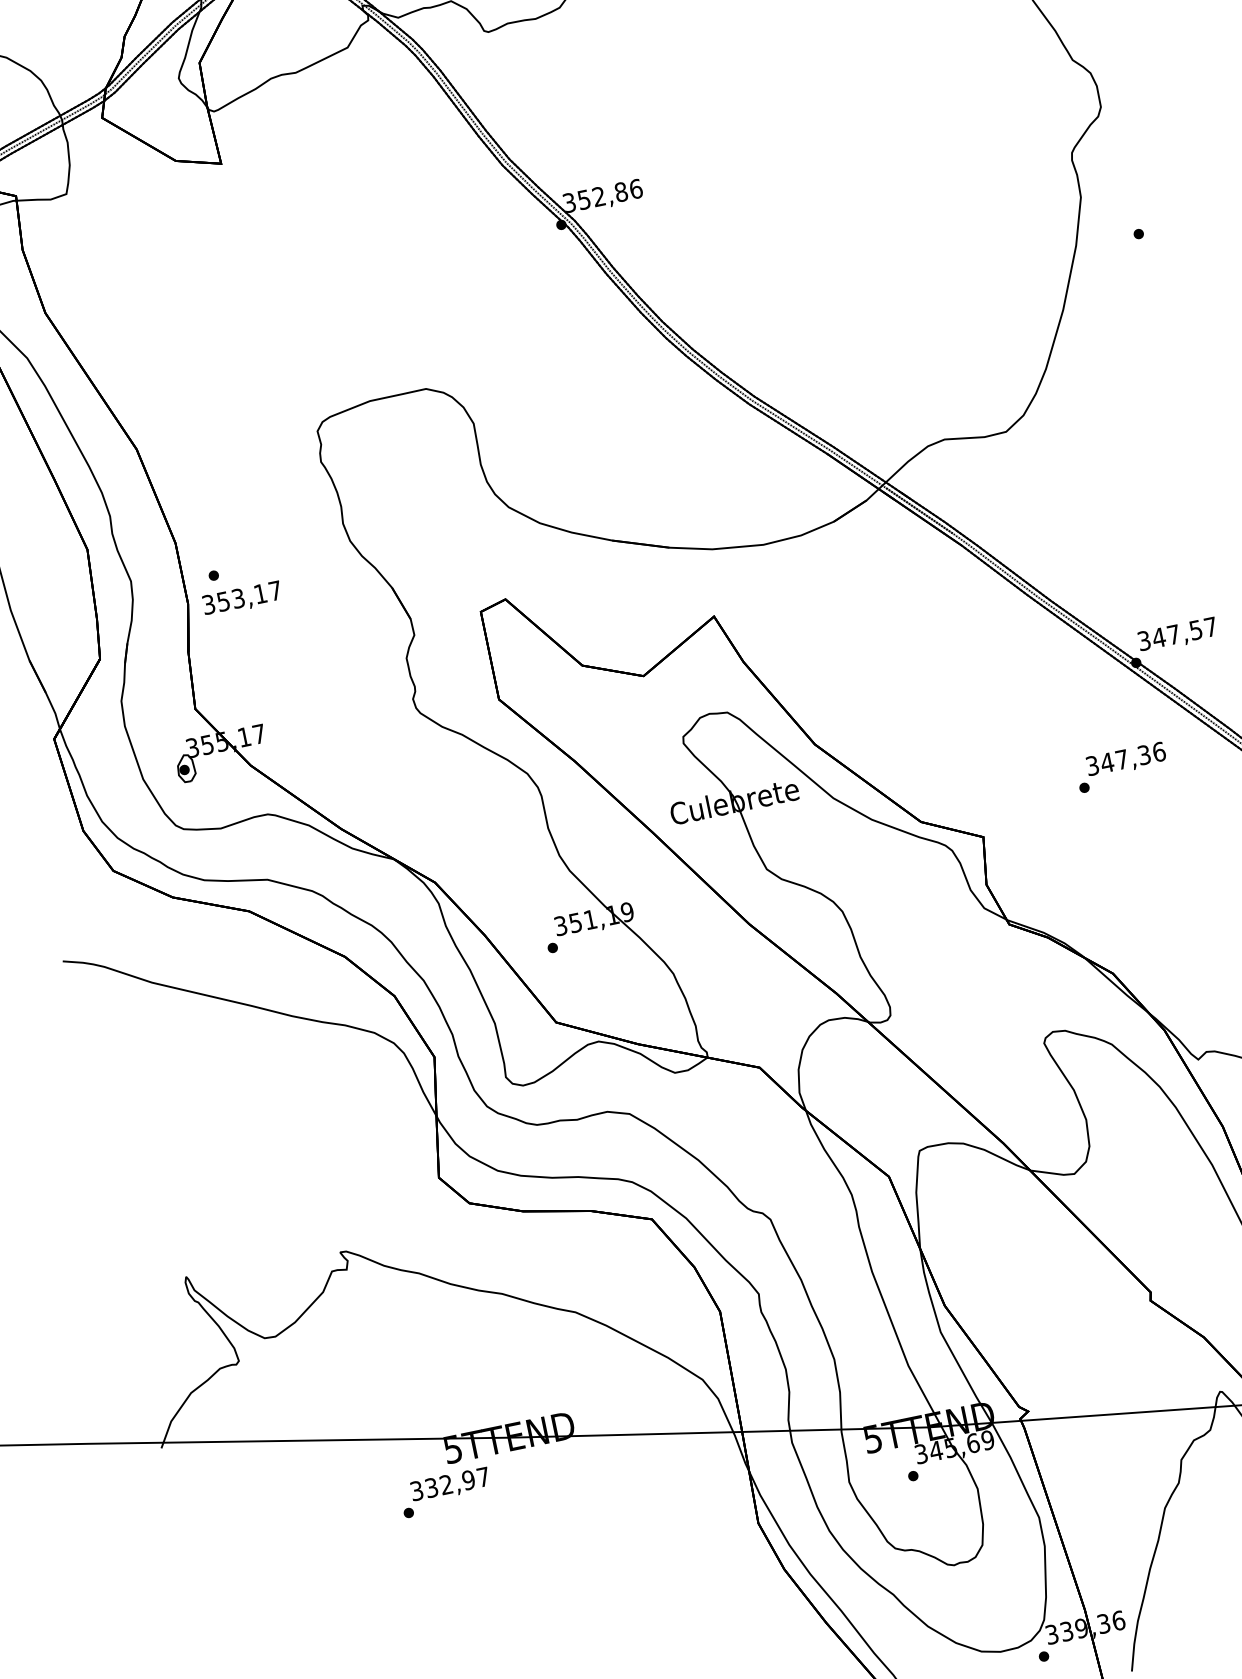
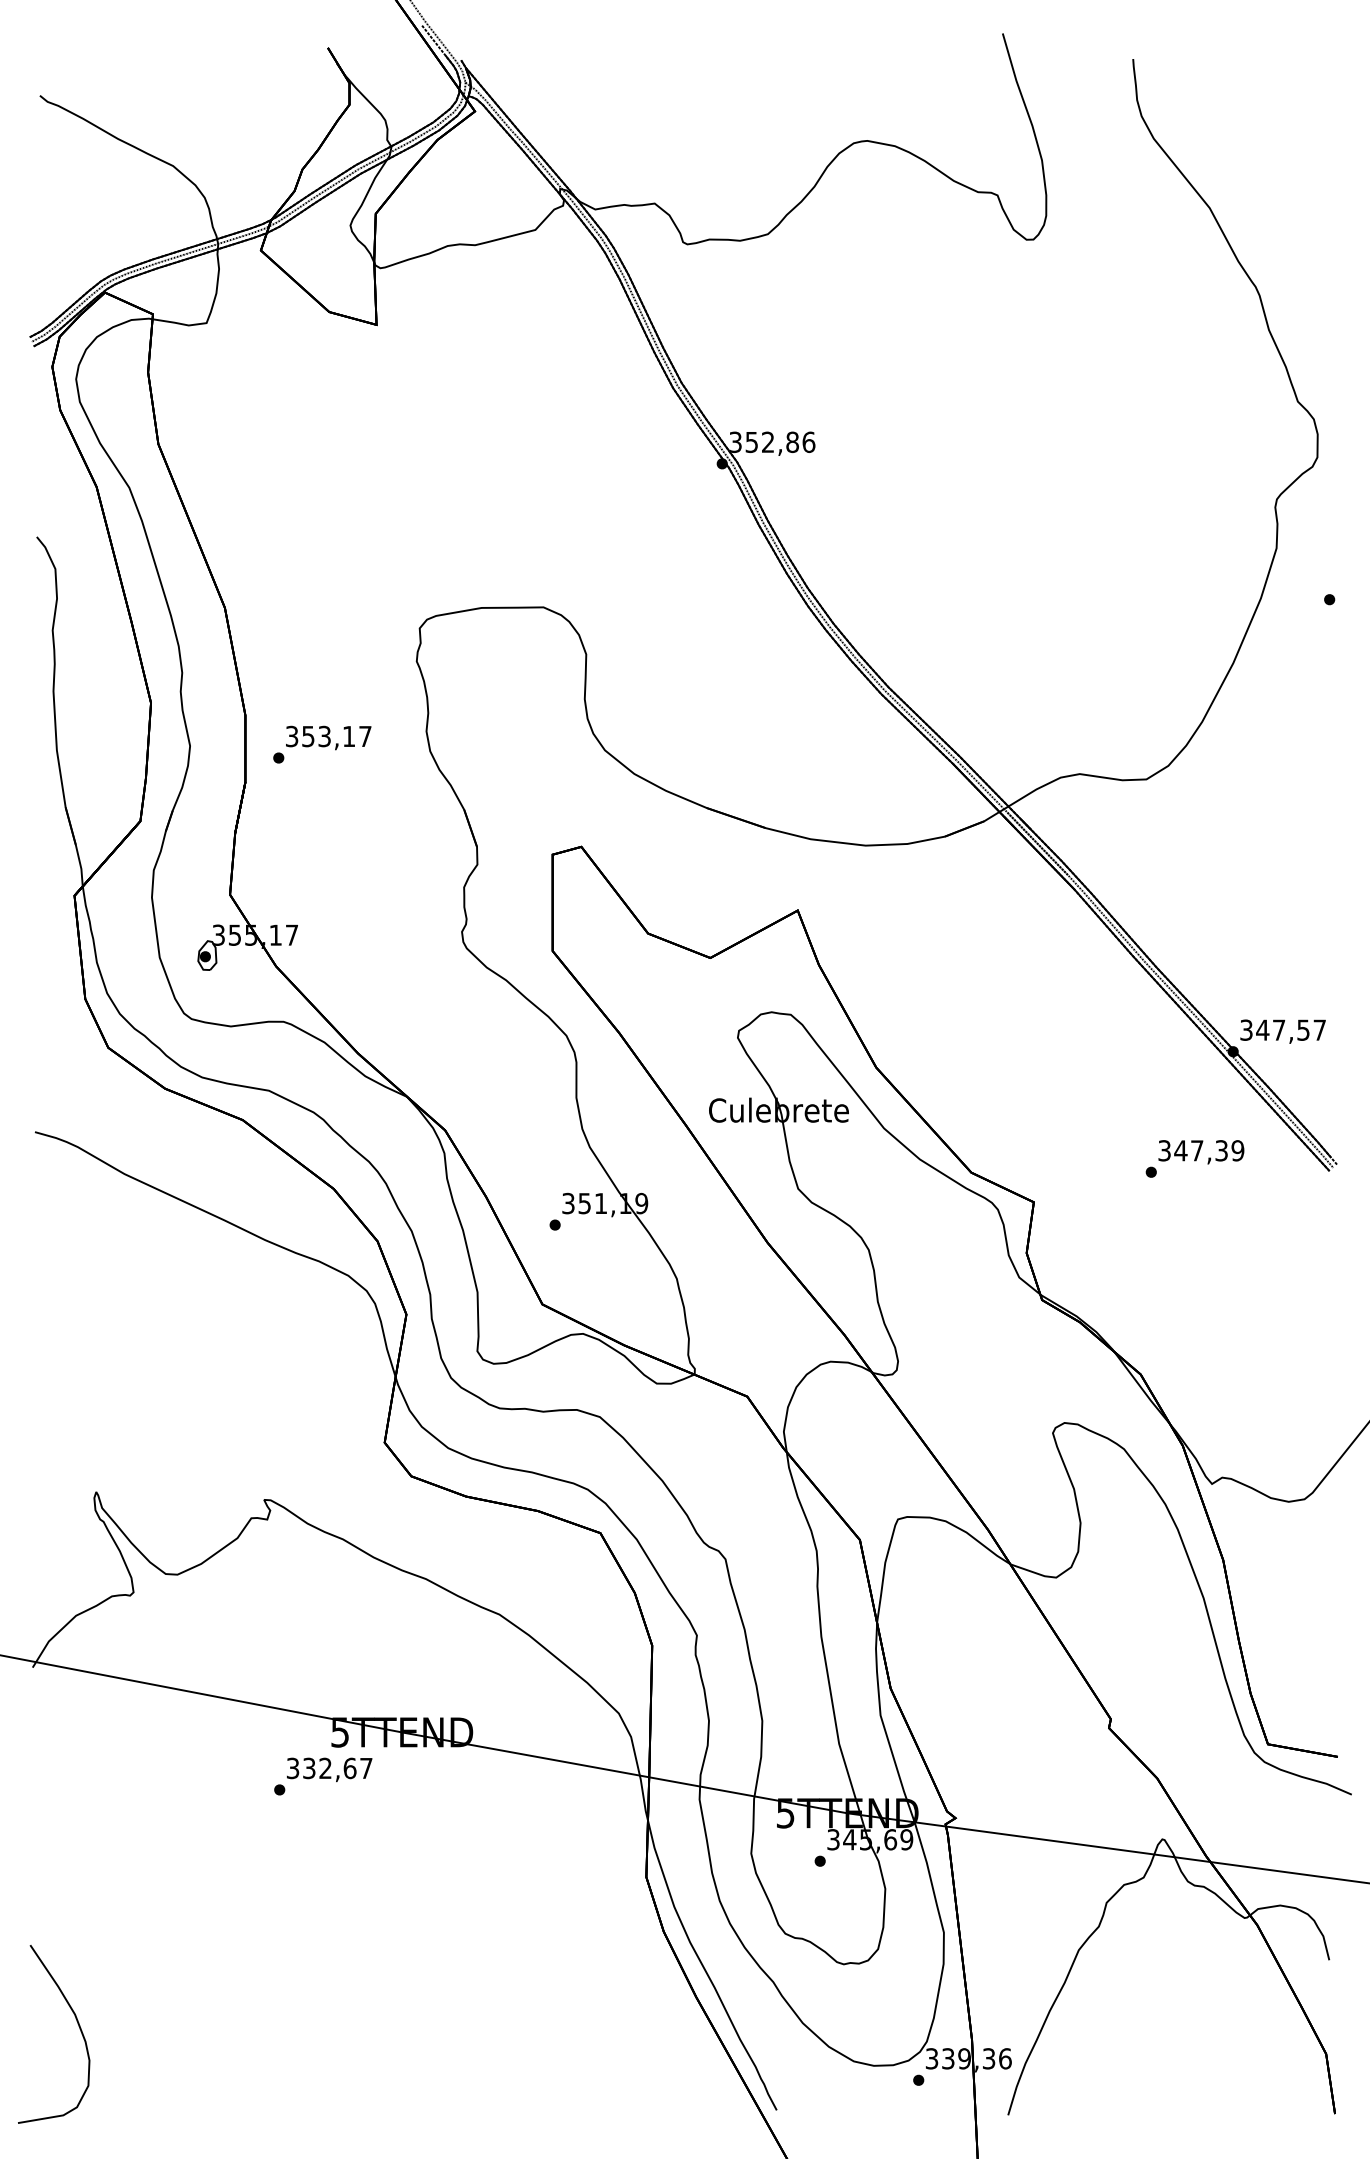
text: (242, 598) -> (328, 737), moved
text: (1158, 751) -> (1237, 1150), 347,36 -> 347,39
text: (468, 1480) -> (349, 1768), 332,97 -> 332,67

